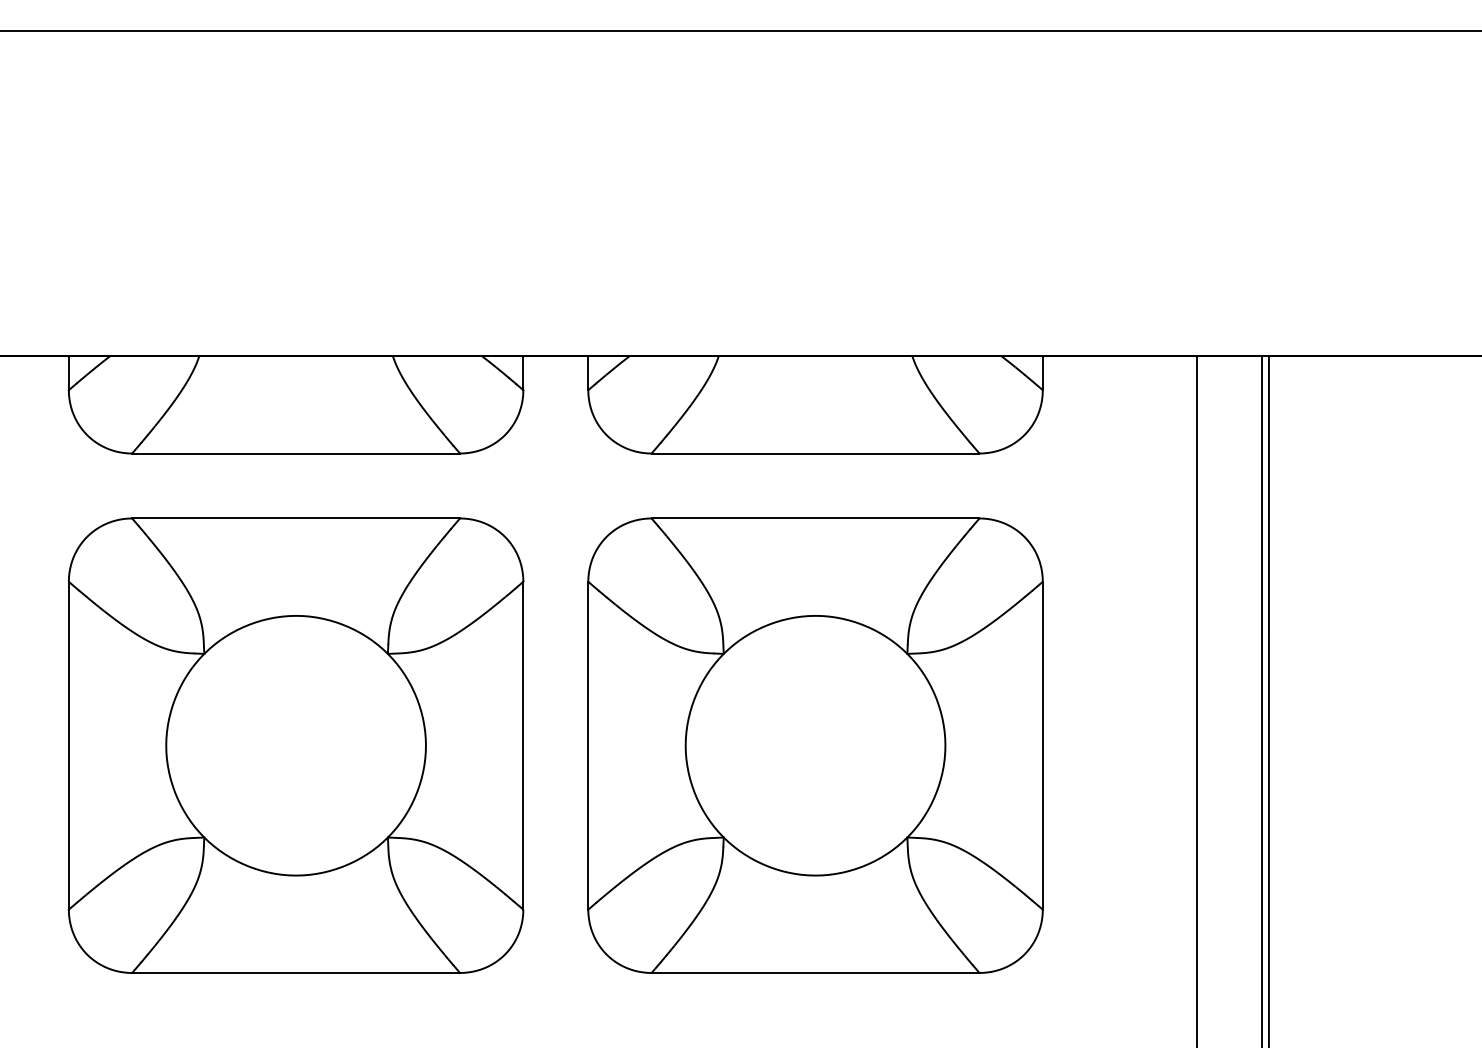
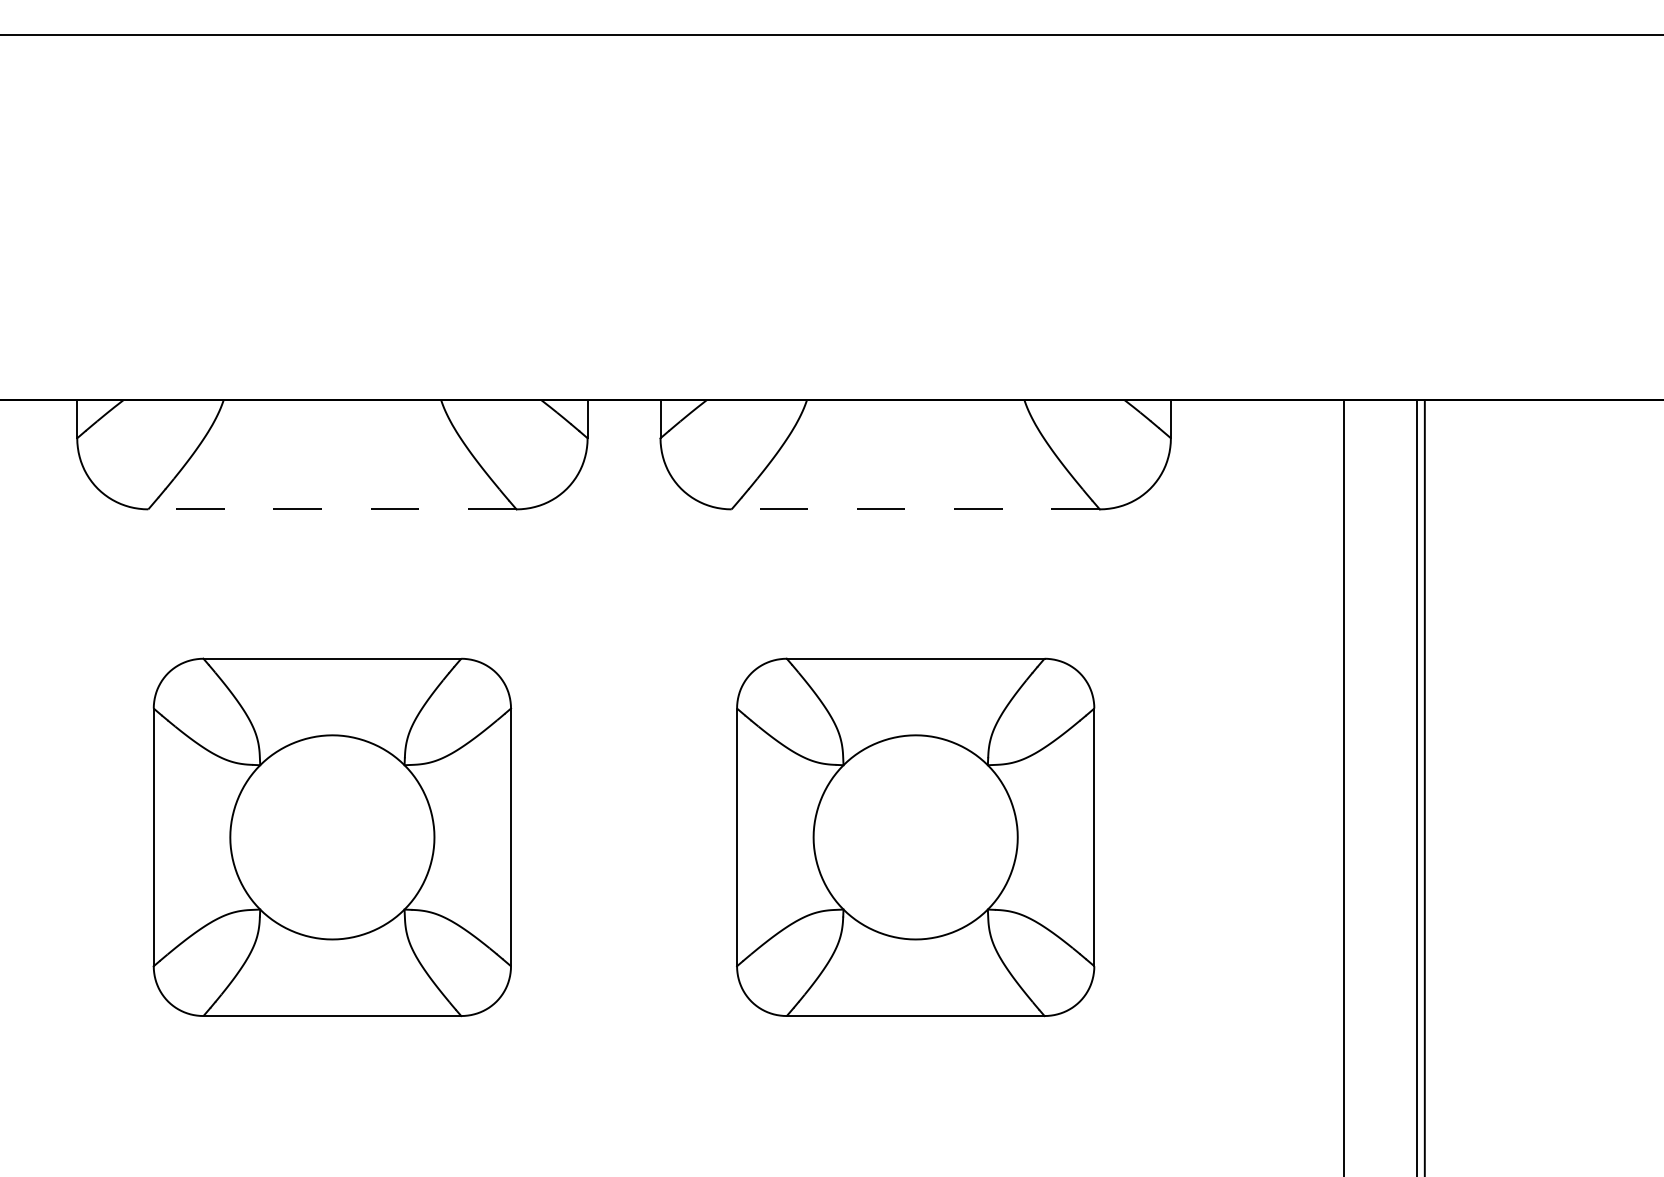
line: (296, 453) -> (332, 509), solid -> dashed
line: (815, 453) -> (915, 509), solid -> dashed
part: (295, 745) -> (331, 837), size x0.7
part: (815, 745) -> (915, 837), size x0.7

